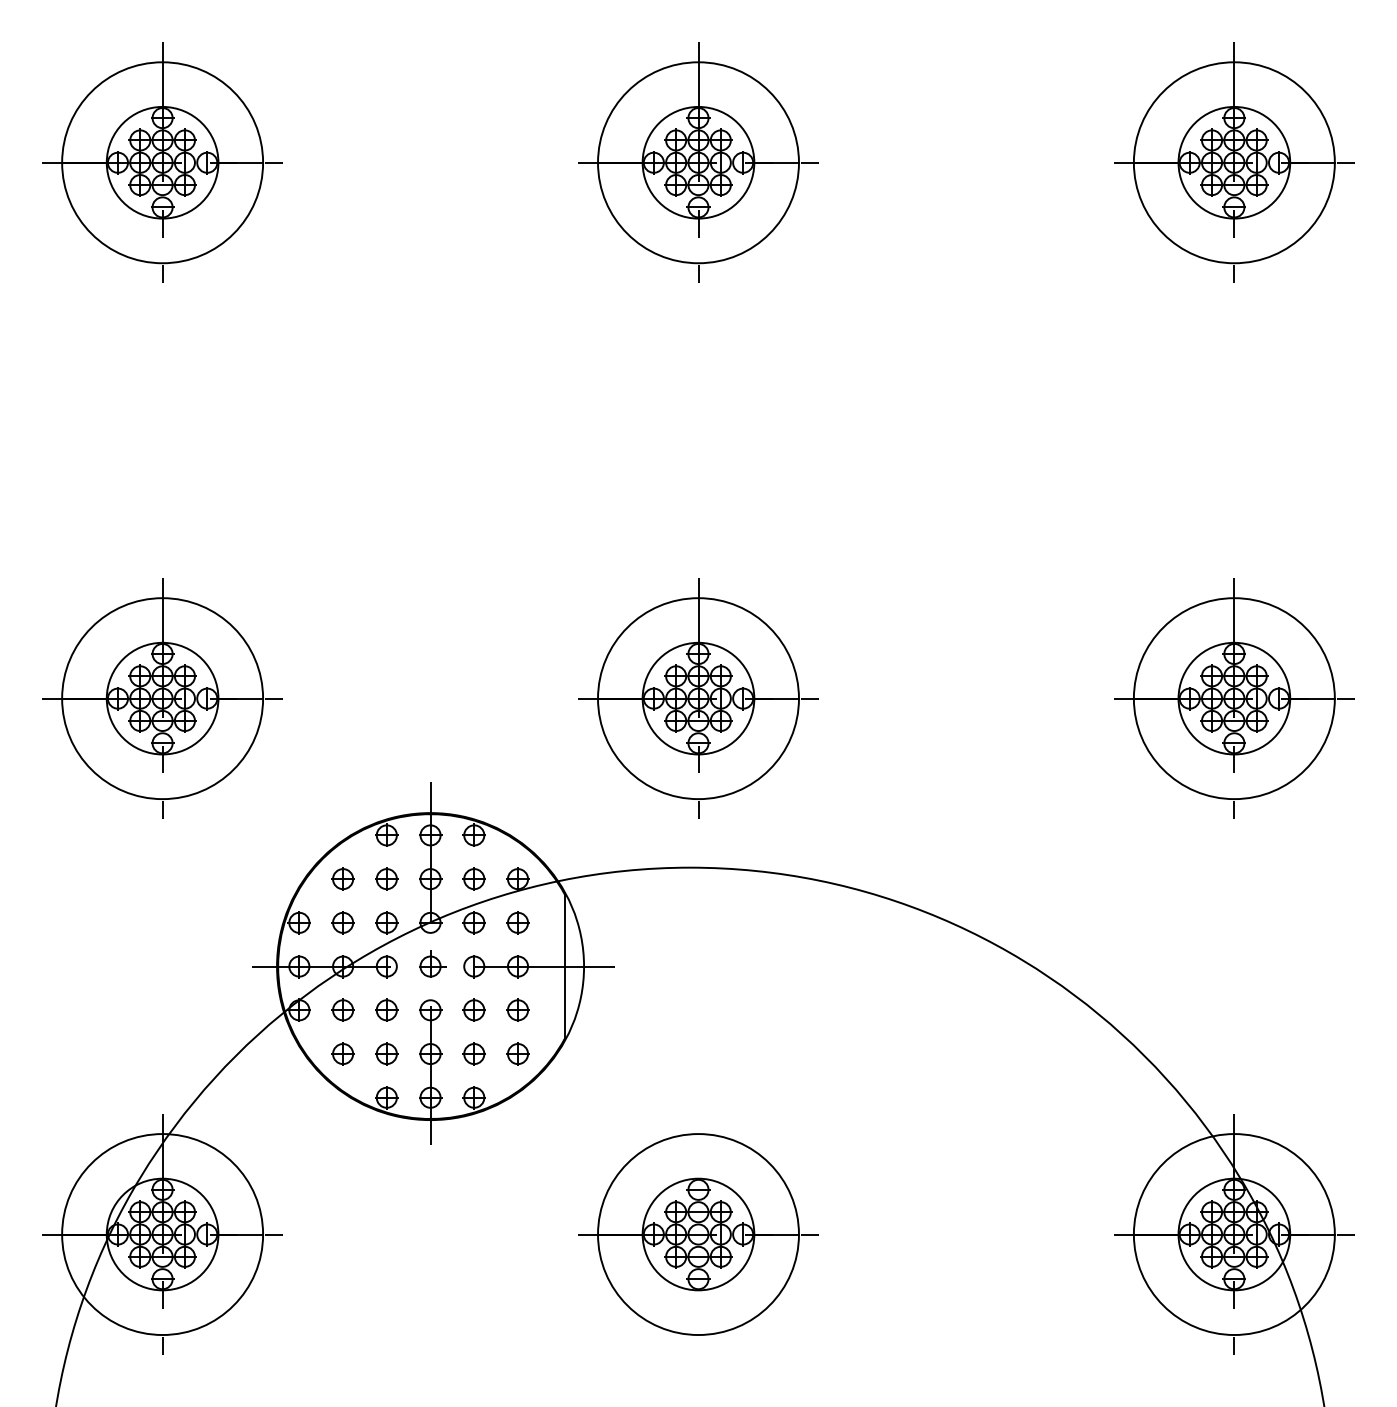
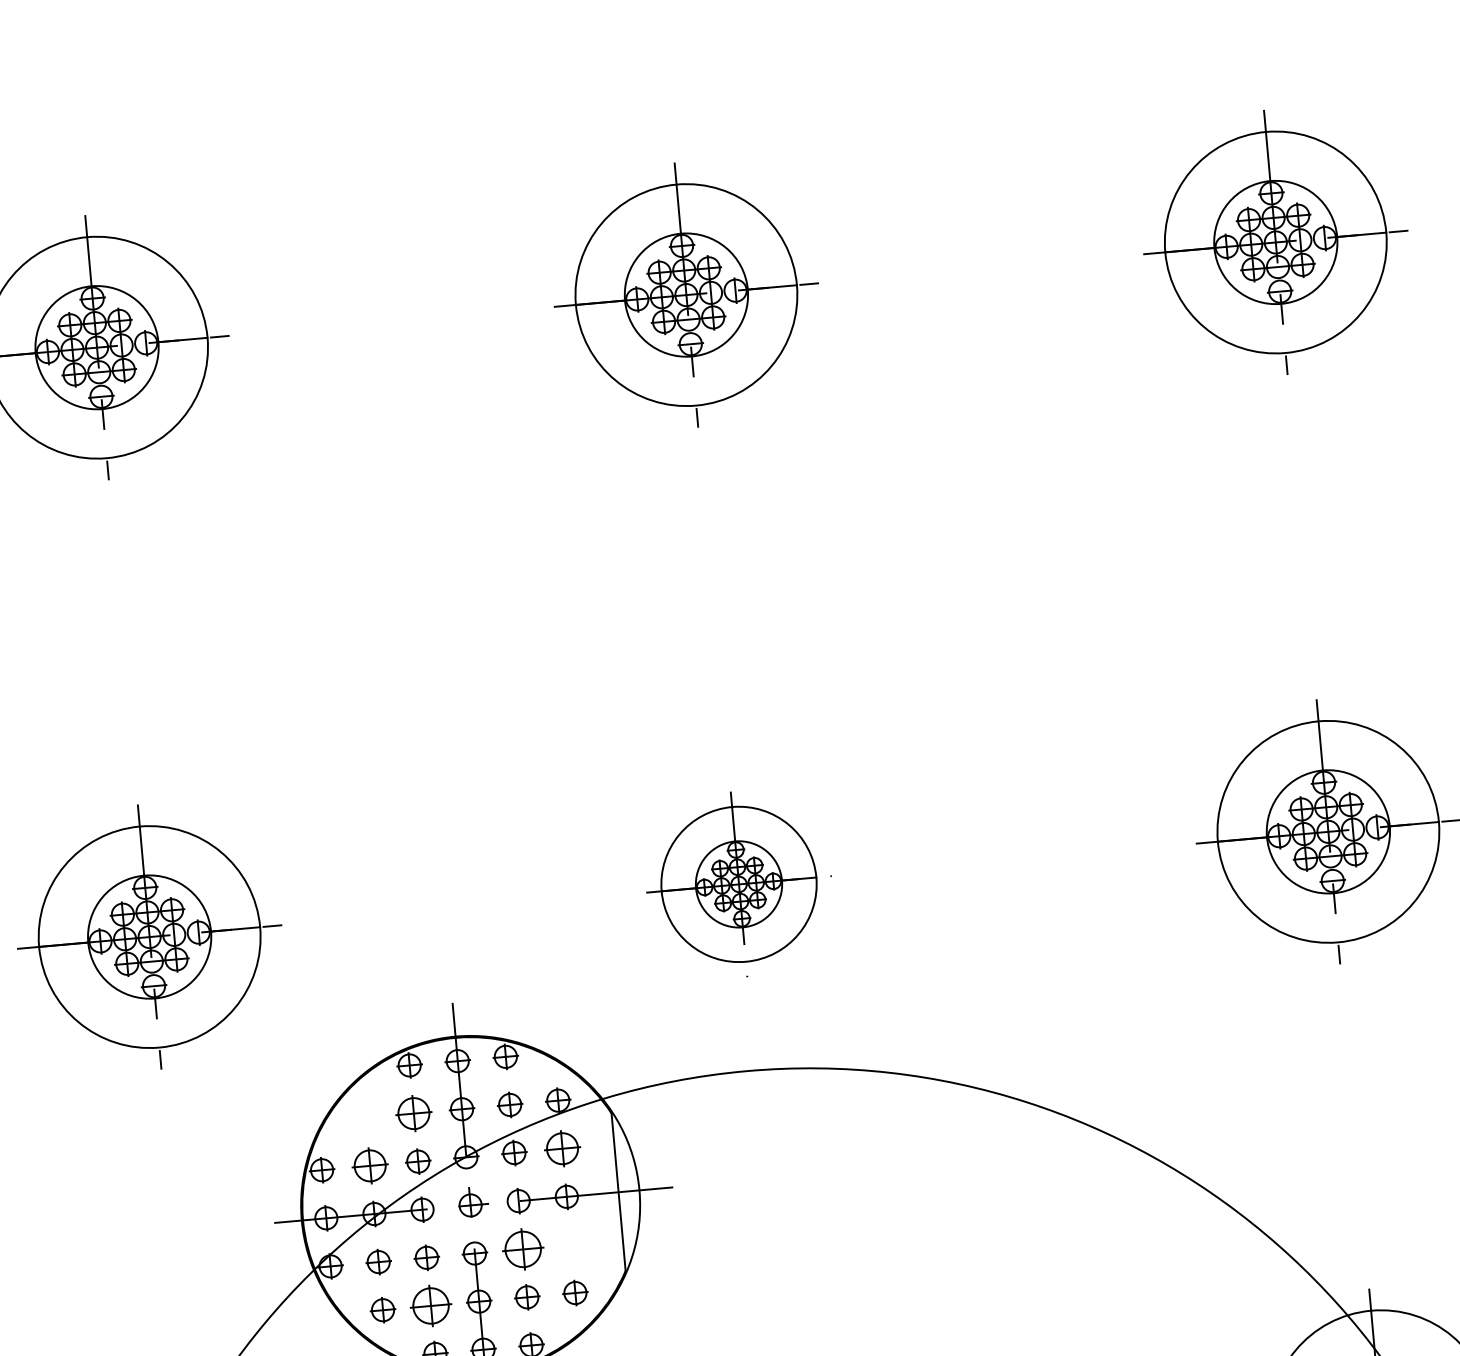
part: (698, 698) -> (739, 884), size x0.7
part: (342, 878) -> (365, 1117), removed
part: (386, 878) -> (413, 1112), size x1.4
part: (342, 922) -> (369, 1165), size x1.4
part: (517, 922) -> (561, 1148), size x1.4
part: (473, 1009) -> (522, 1248), size x1.6
part: (517, 1009) -> (570, 1244), removed
part: (386, 1053) -> (430, 1305), size x1.6

